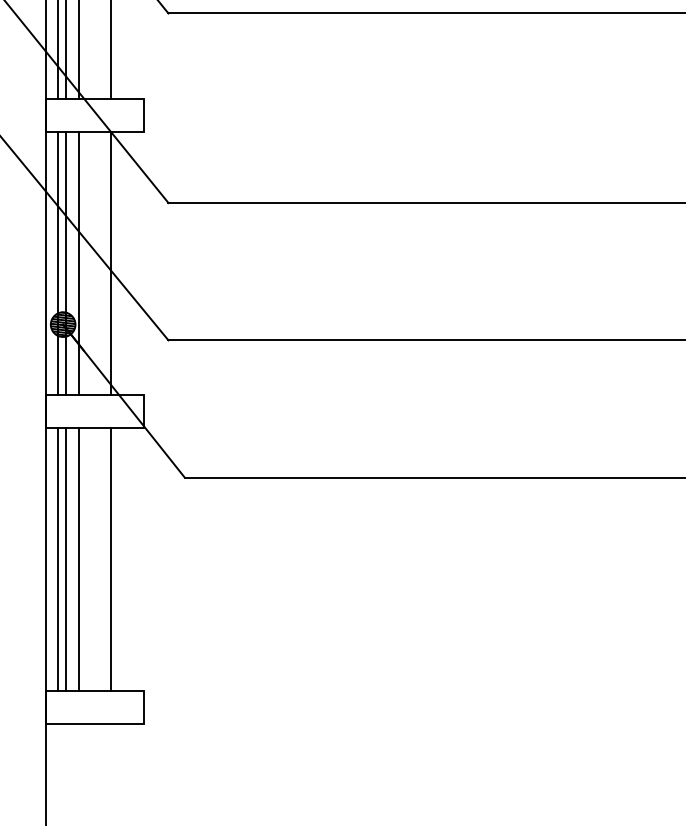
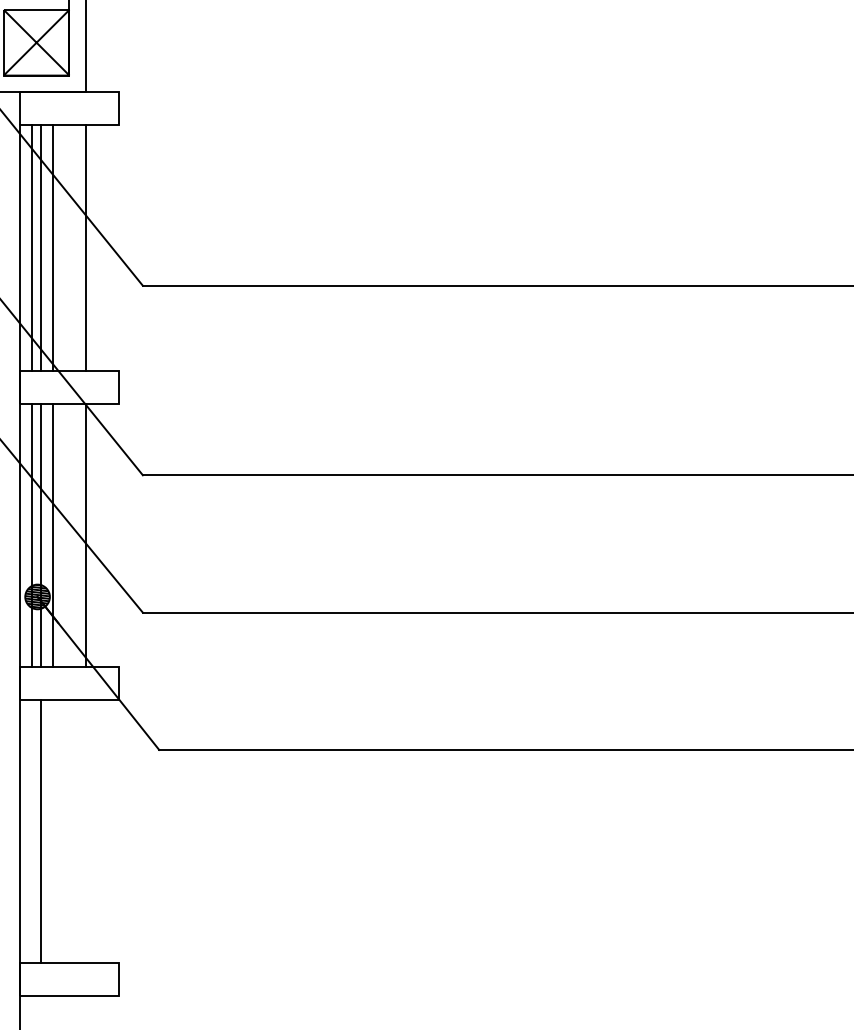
line: (58, 559) -> (32, 831), removed
line: (79, 559) -> (53, 831), removed
line: (111, 559) -> (85, 831), removed

